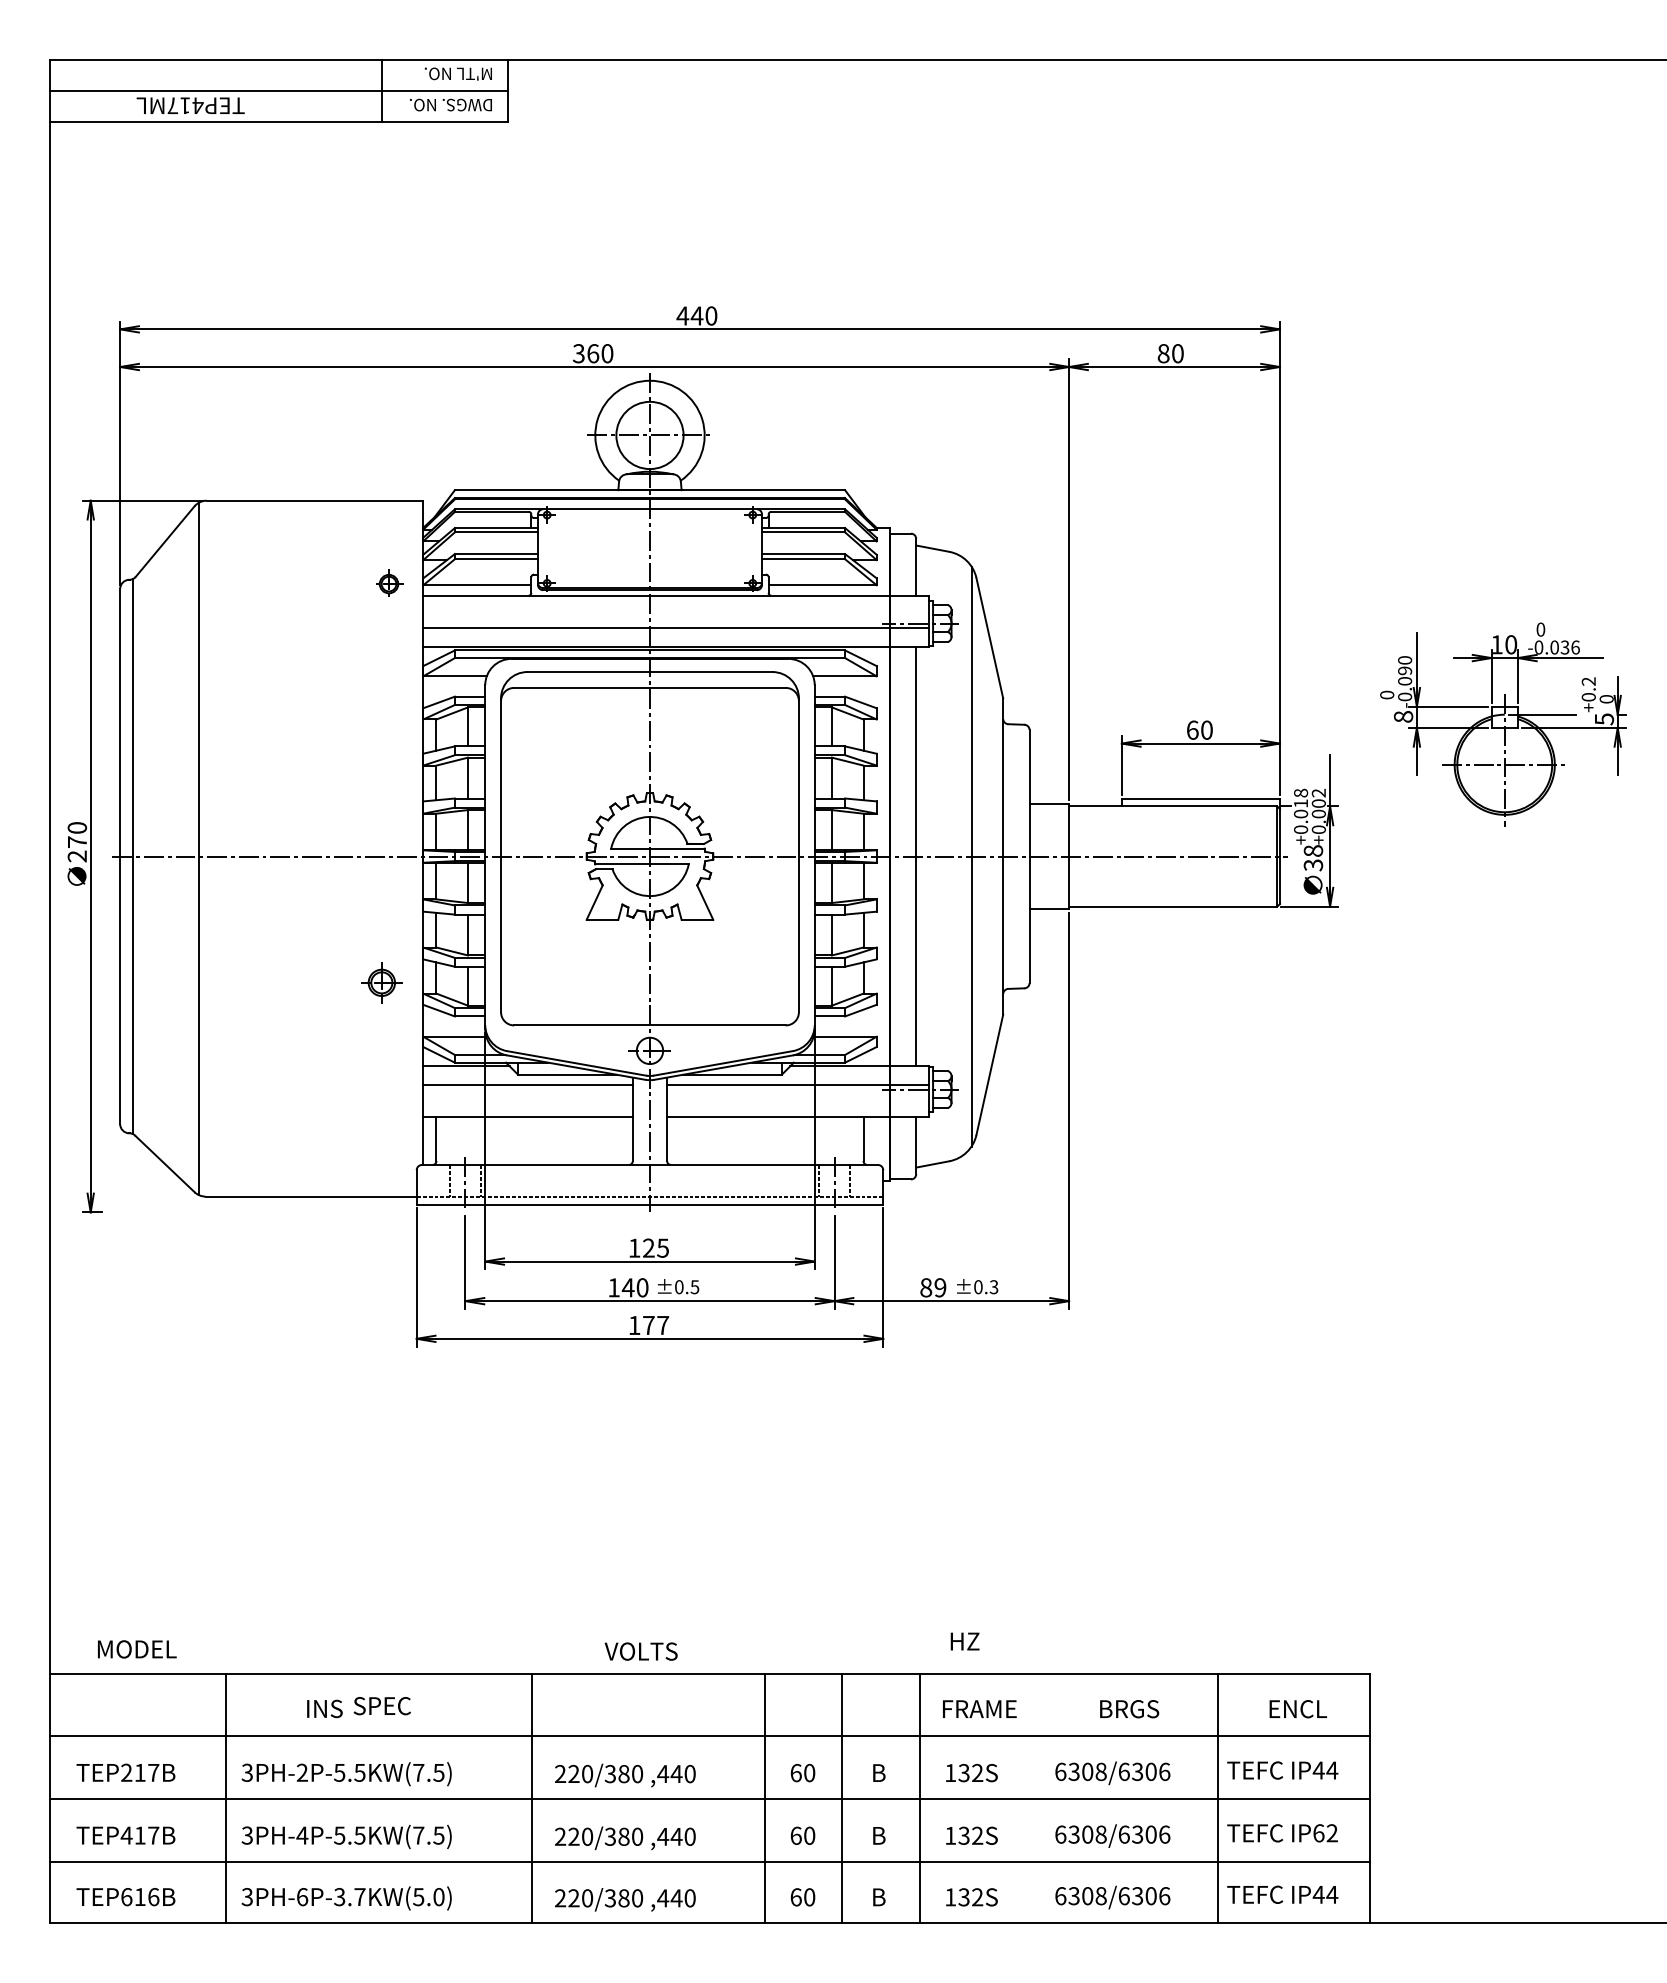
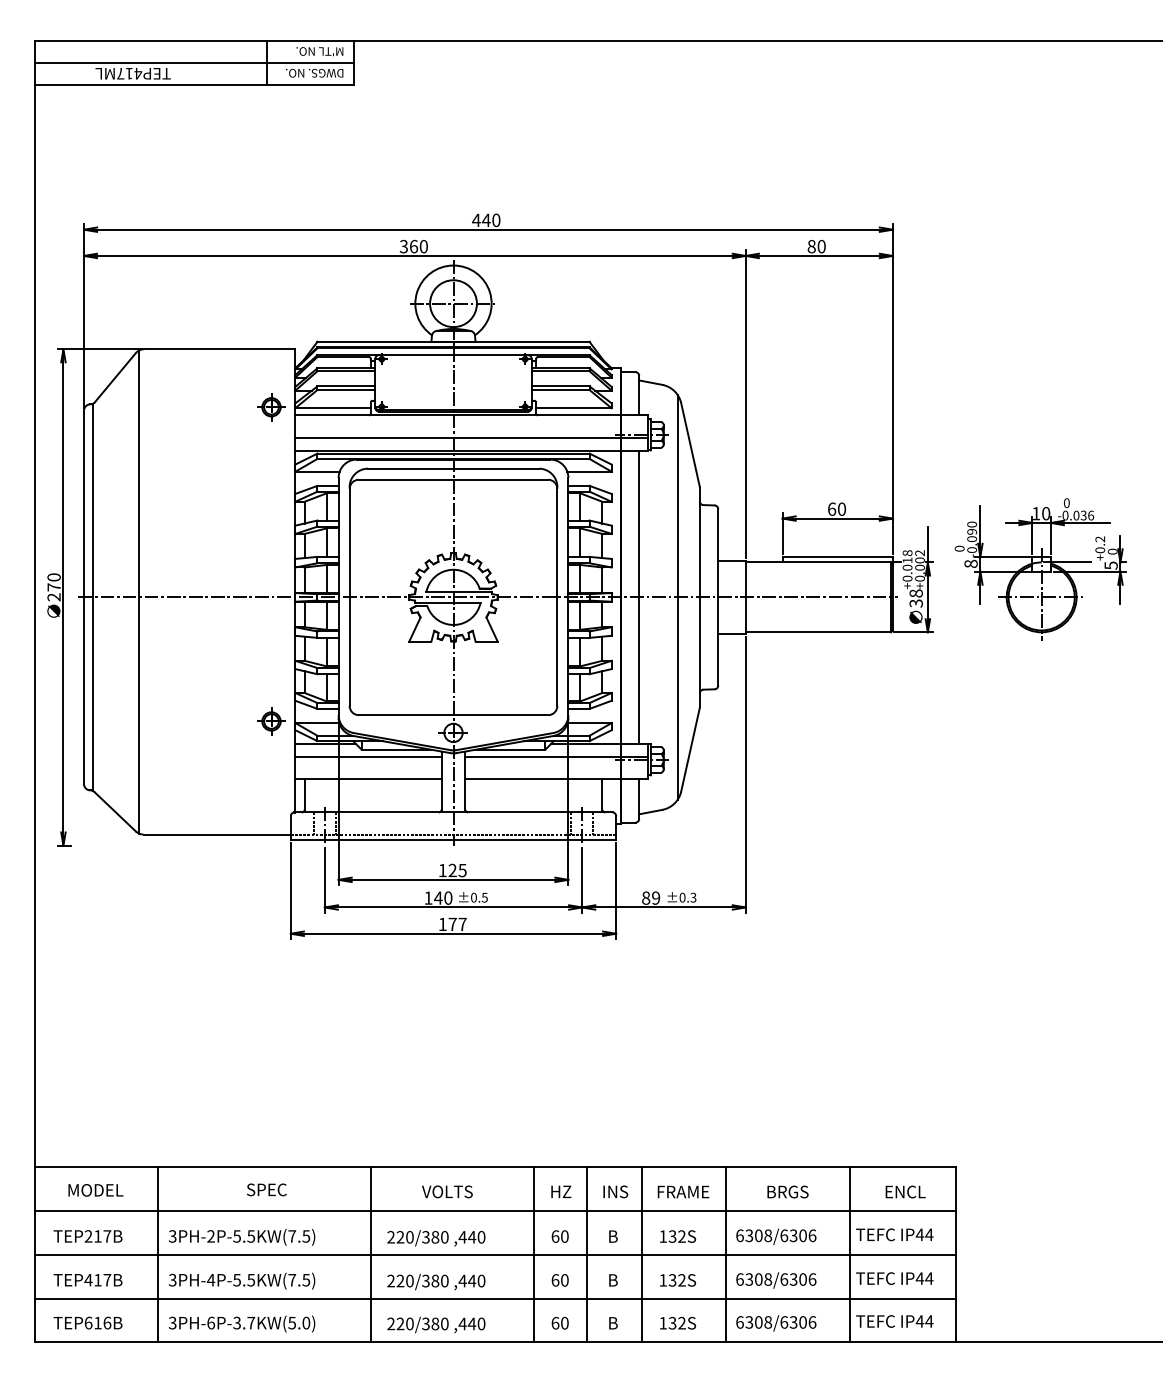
part: (389, 584) -> (271, 407), size x1.43
part: (1503, 724) -> (1040, 569), moved
part: (381, 982) -> (271, 721), moved
text: (965, 1641) -> (561, 1191), moved
text: (136, 1649) -> (95, 1190), moved
text: (641, 1651) -> (447, 1191), moved
text: (324, 1708) -> (615, 1191), moved
line: (1041, 1798) -> (726, 1254), added
text: (1325, 1833) -> (924, 1278), IP62 -> IP44

